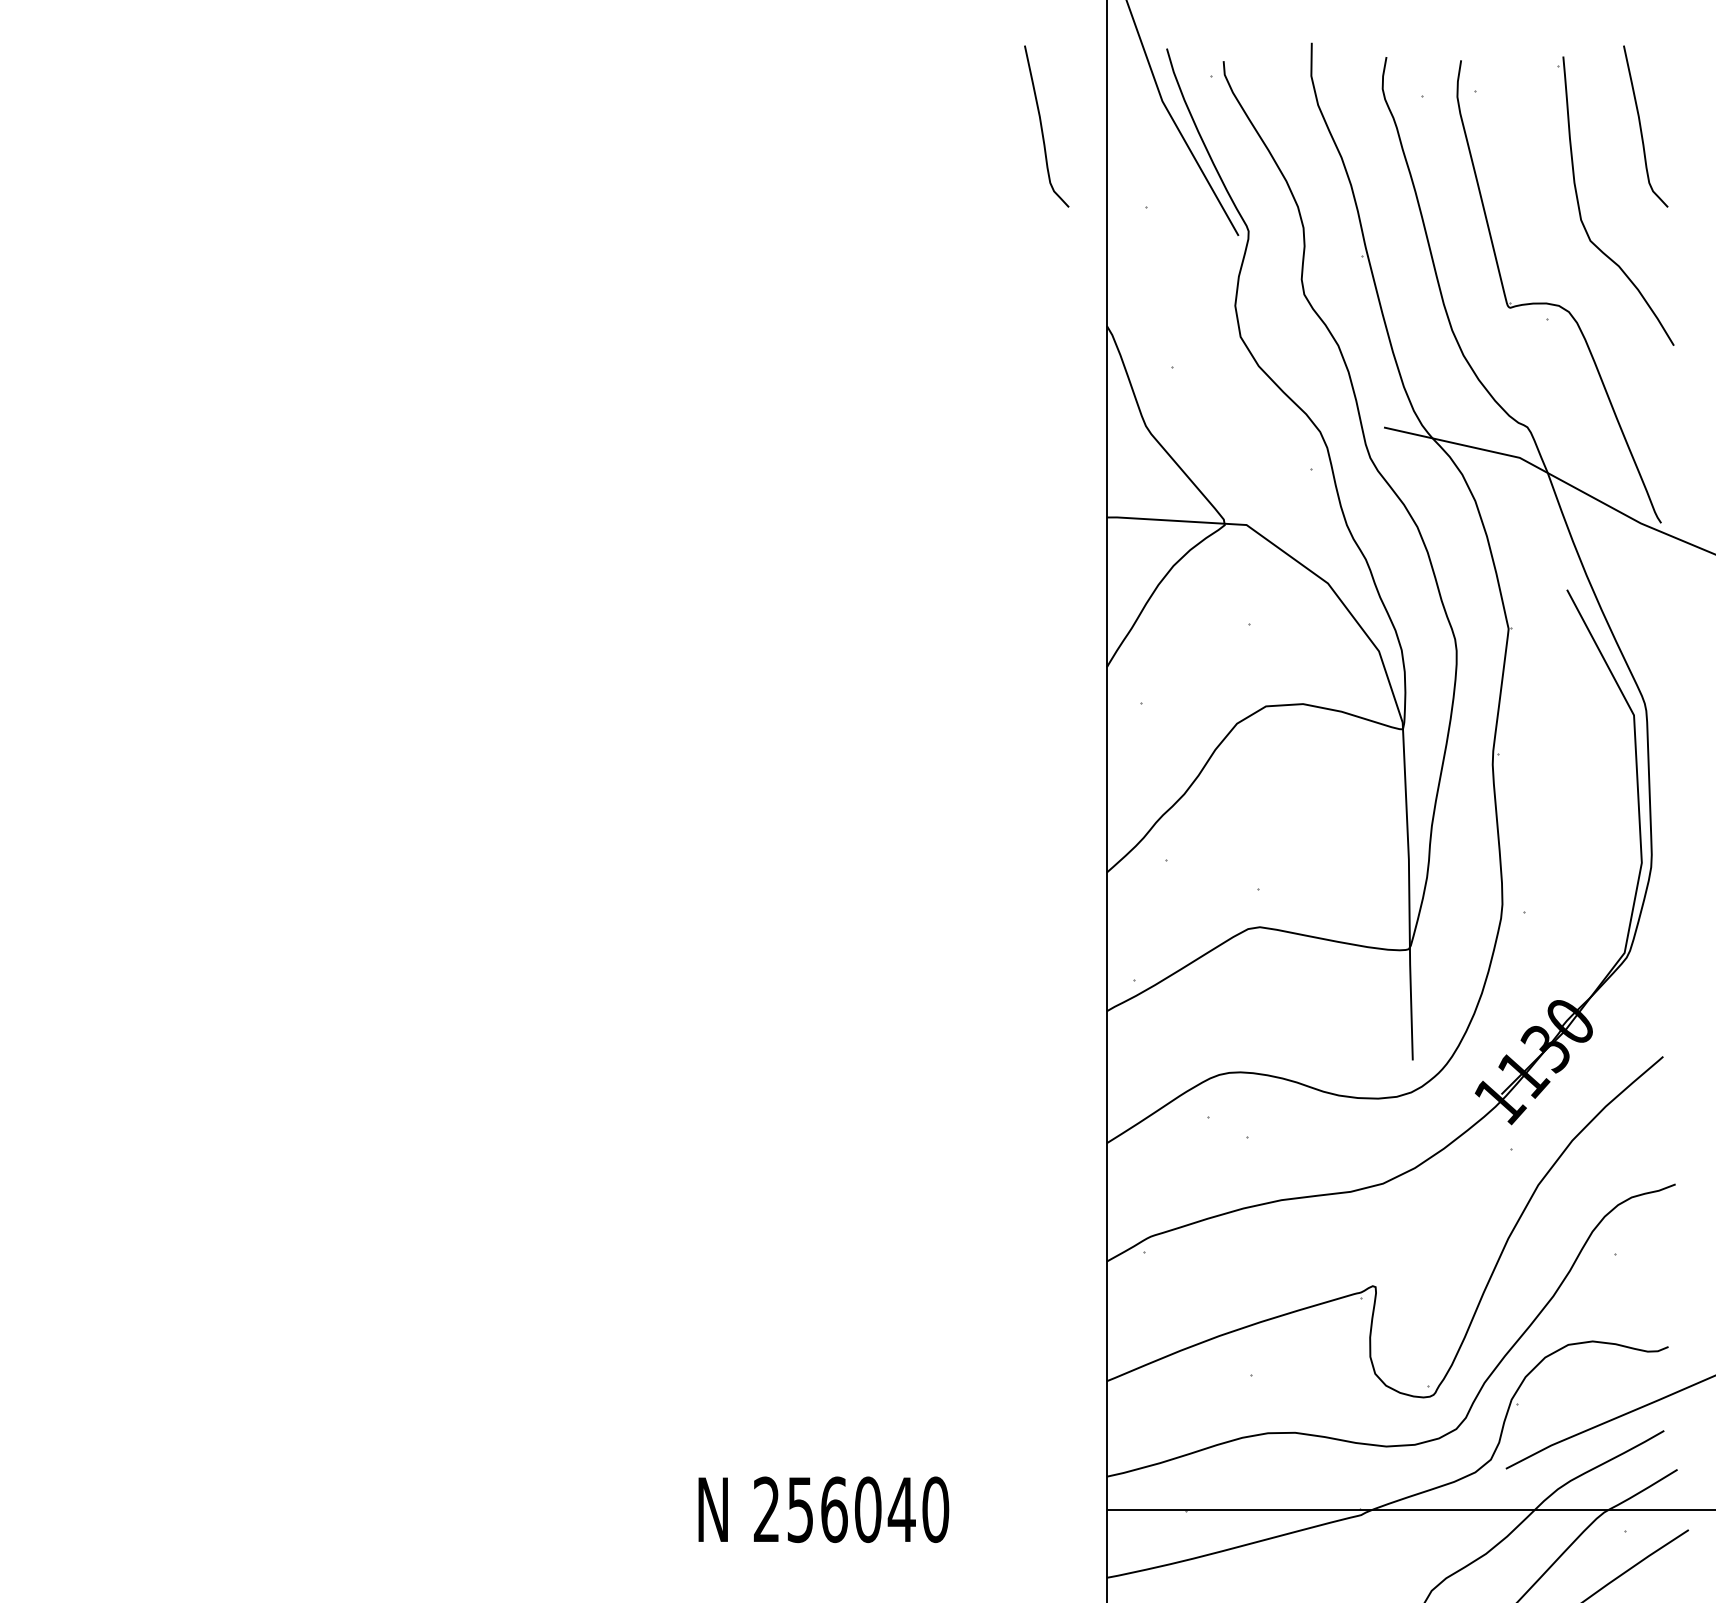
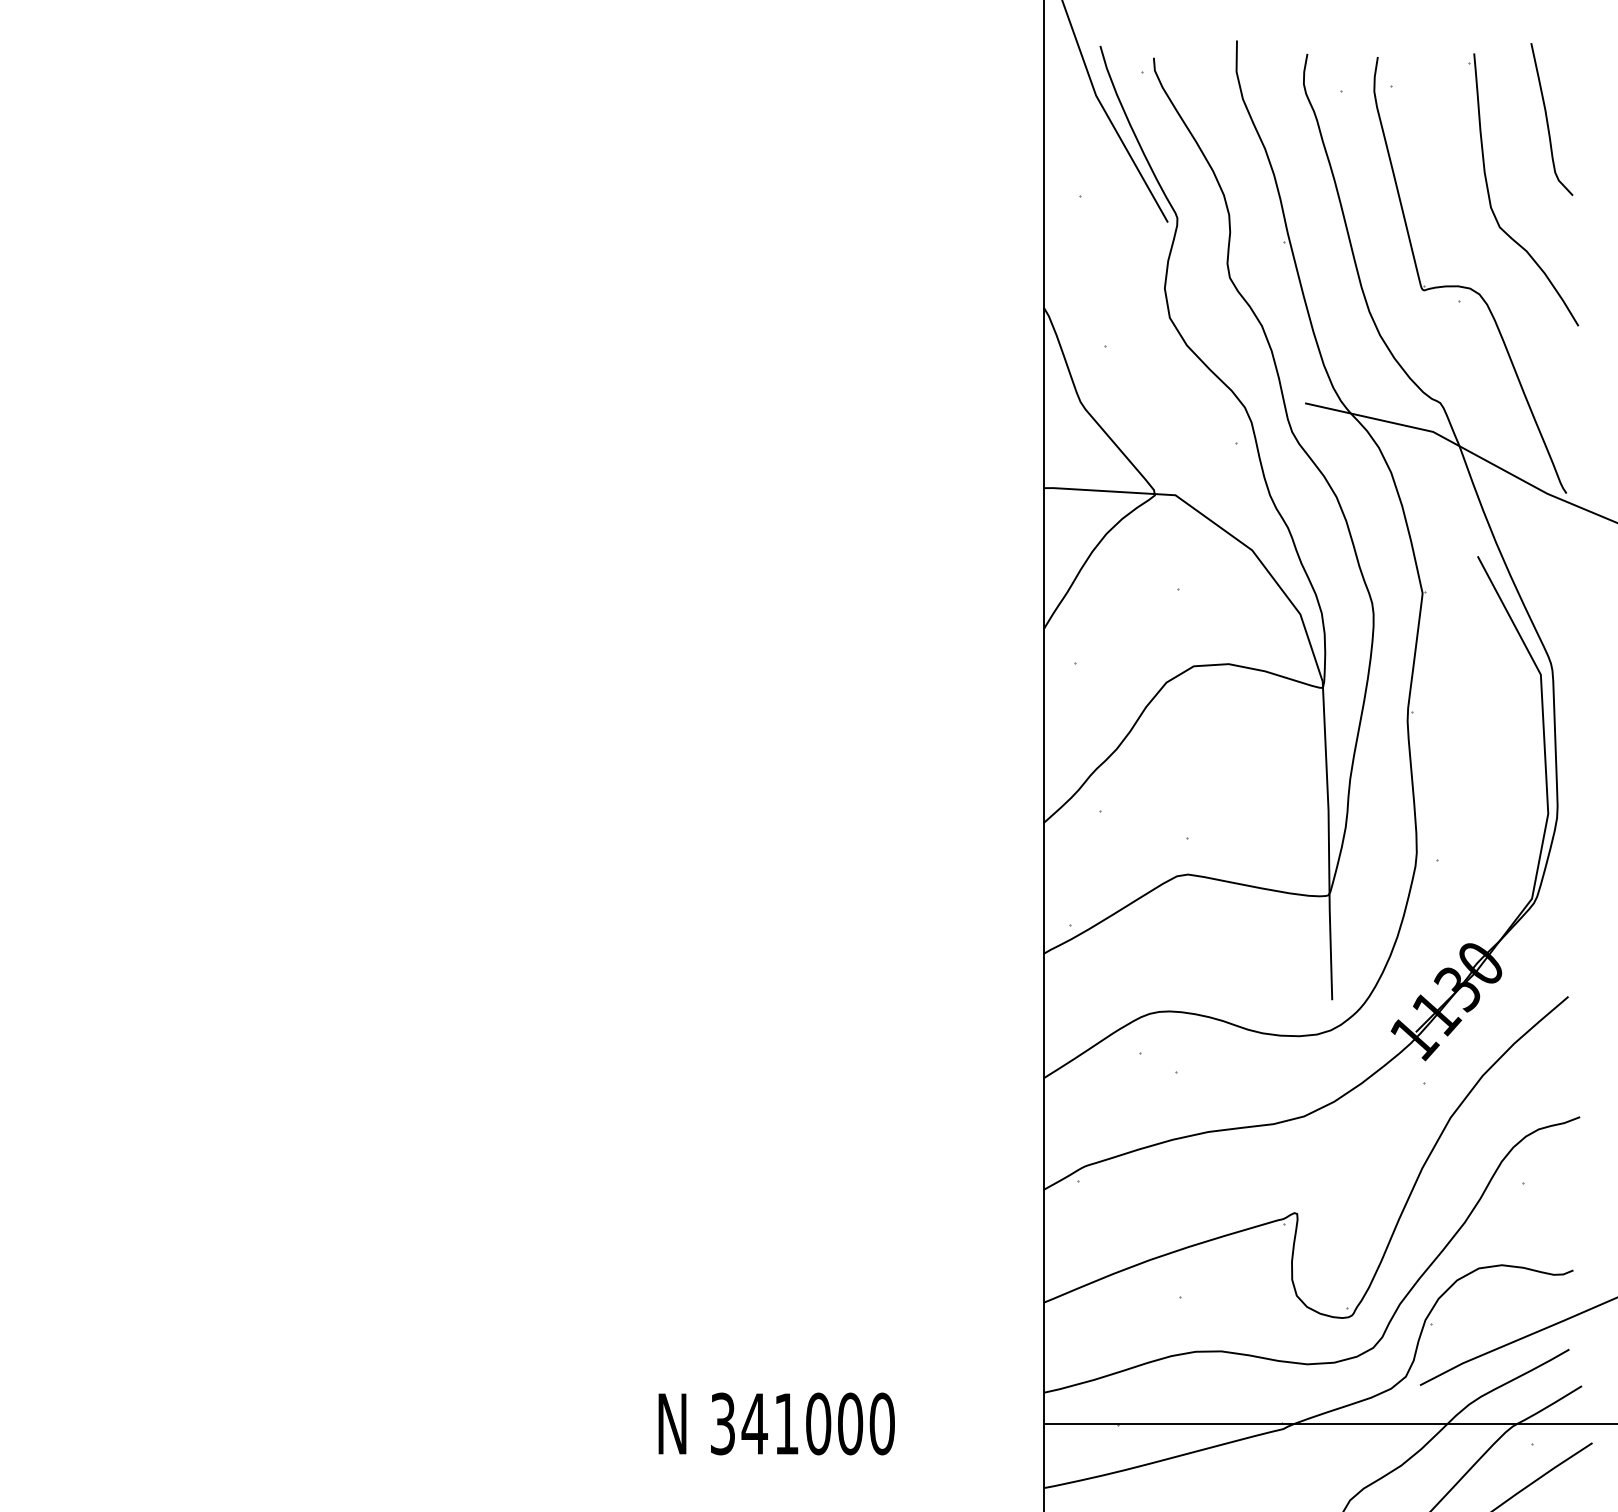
curve: (1042, 126) -> (983, 119), removed
text: (834, 1509) -> (786, 1423), 256040 -> 341000

